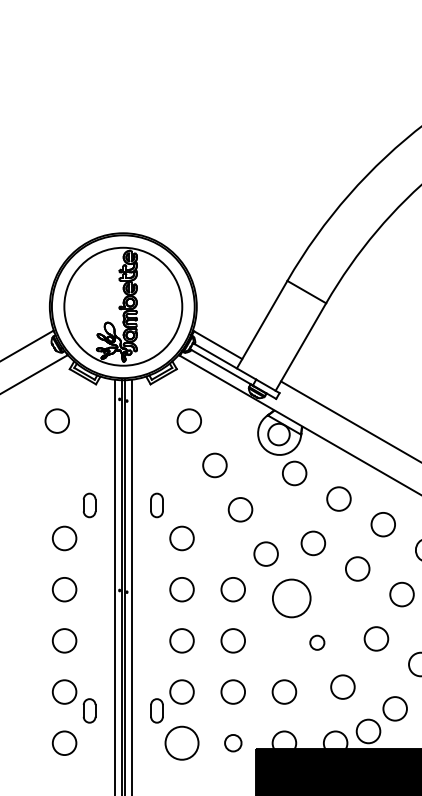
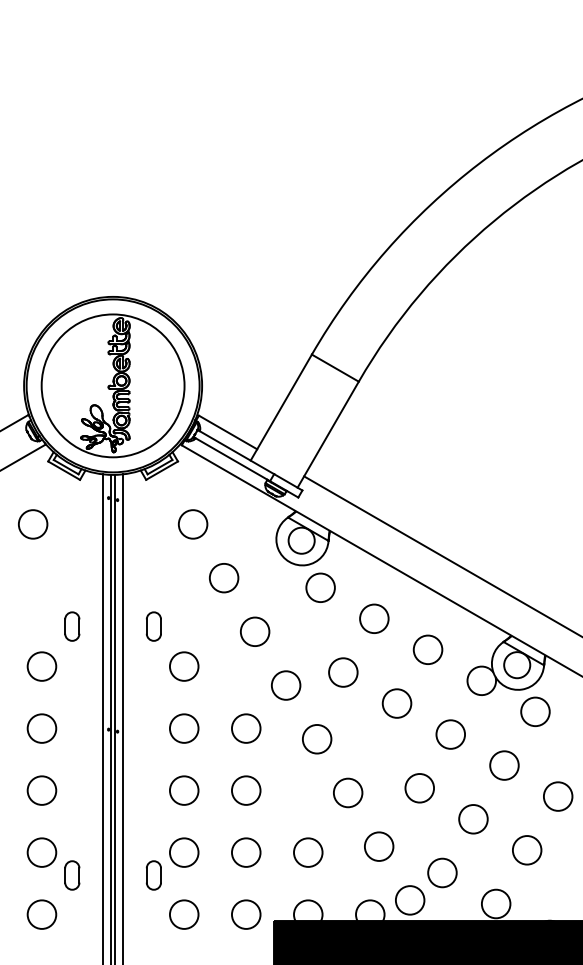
circle: (291, 597) -> (316, 738), size x0.62
circle: (316, 642) -> (347, 792), size x1.67
circle: (181, 743) -> (183, 914), size x0.71
circle: (233, 743) -> (246, 914), size x1.43

